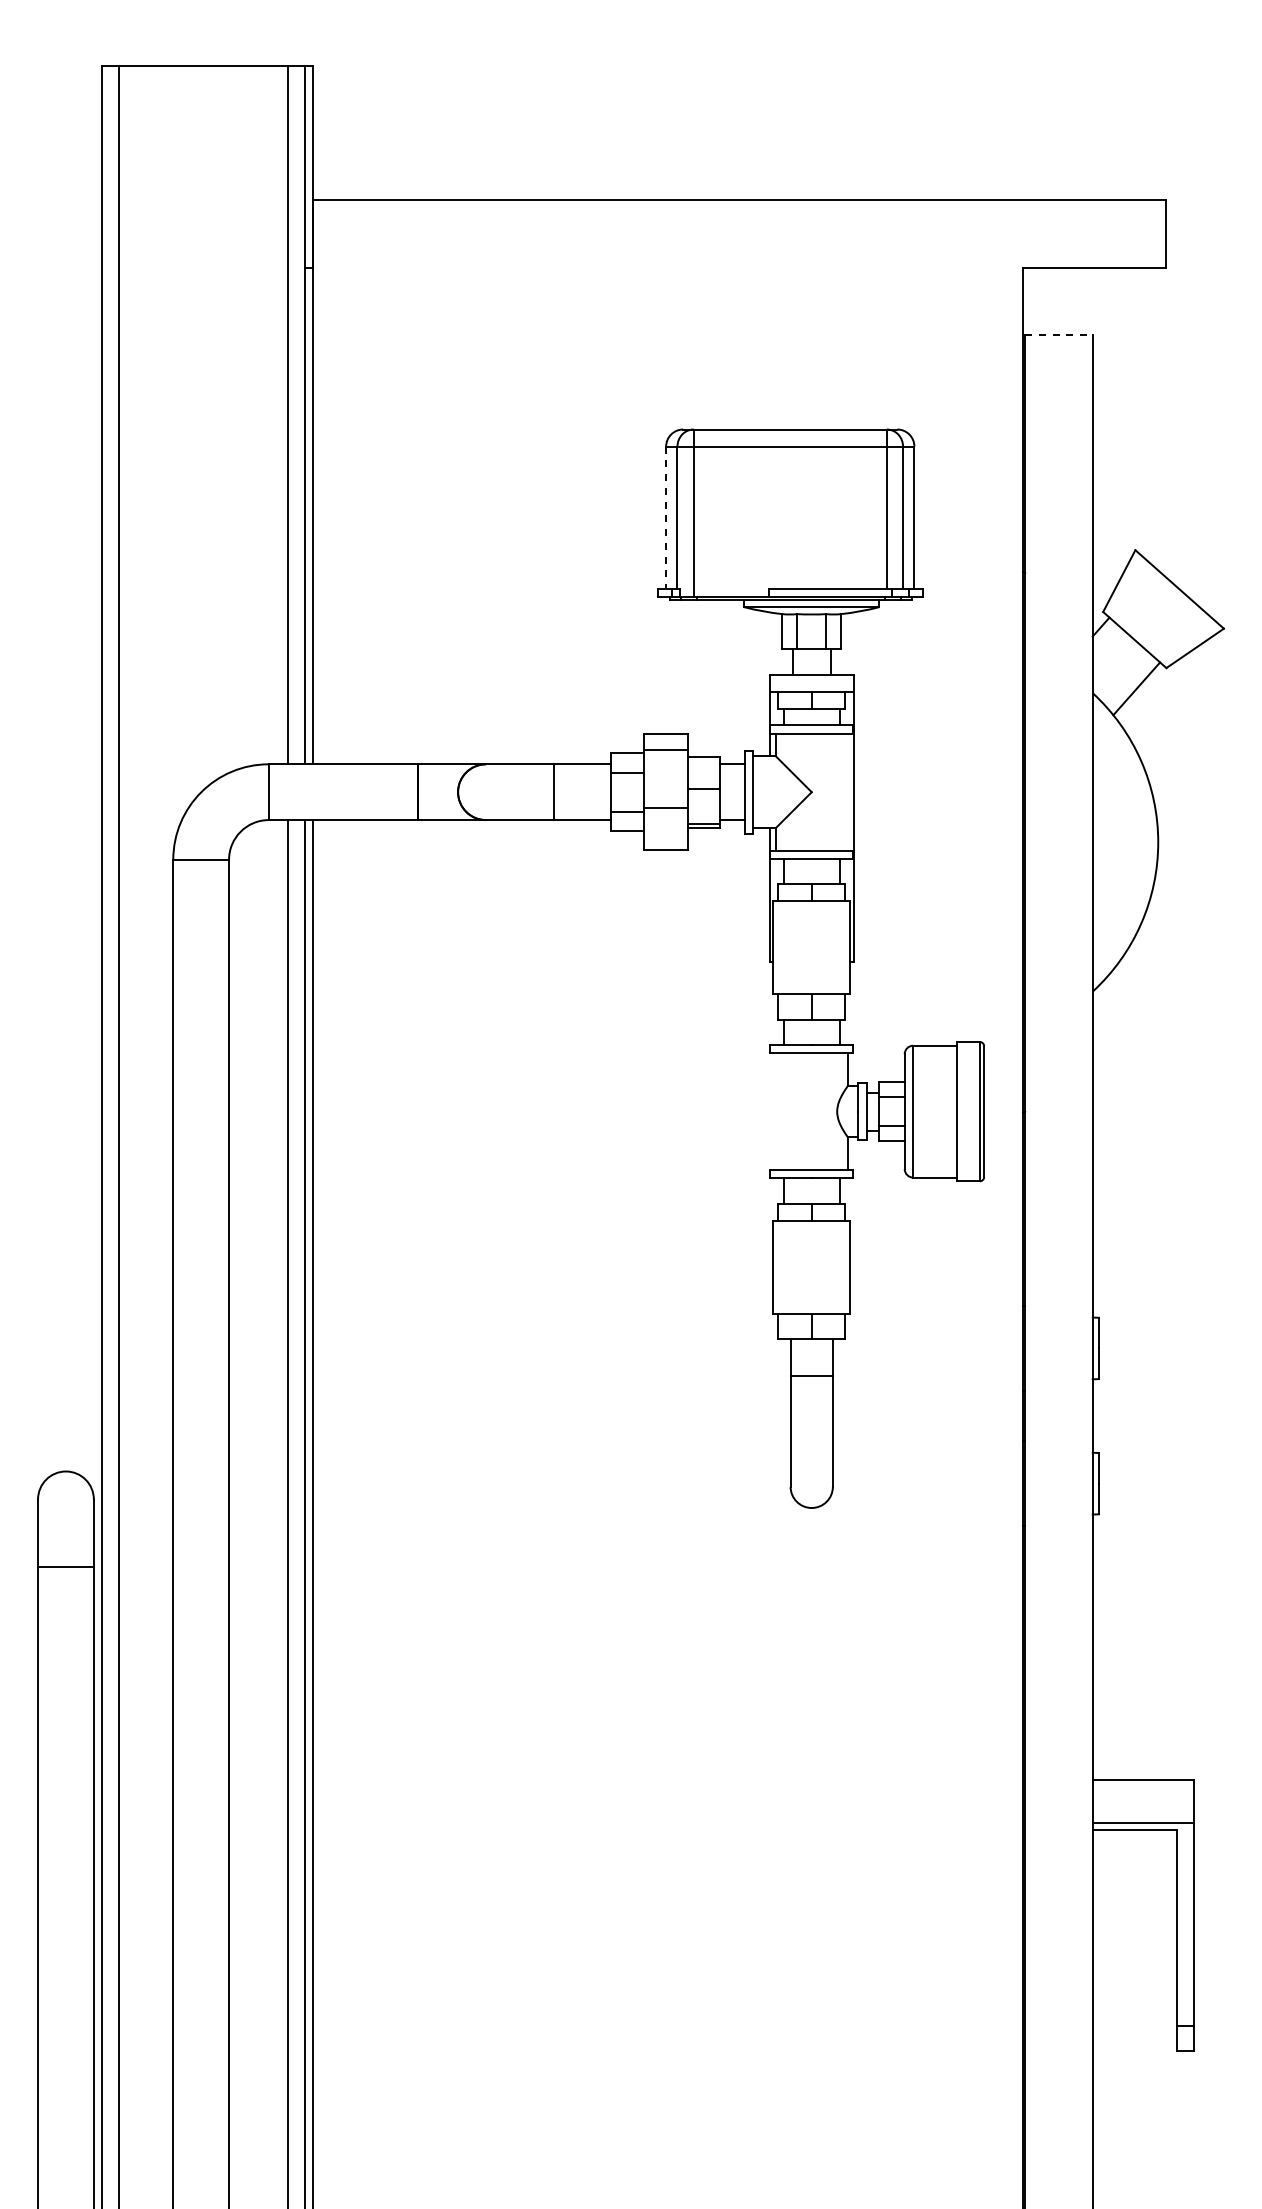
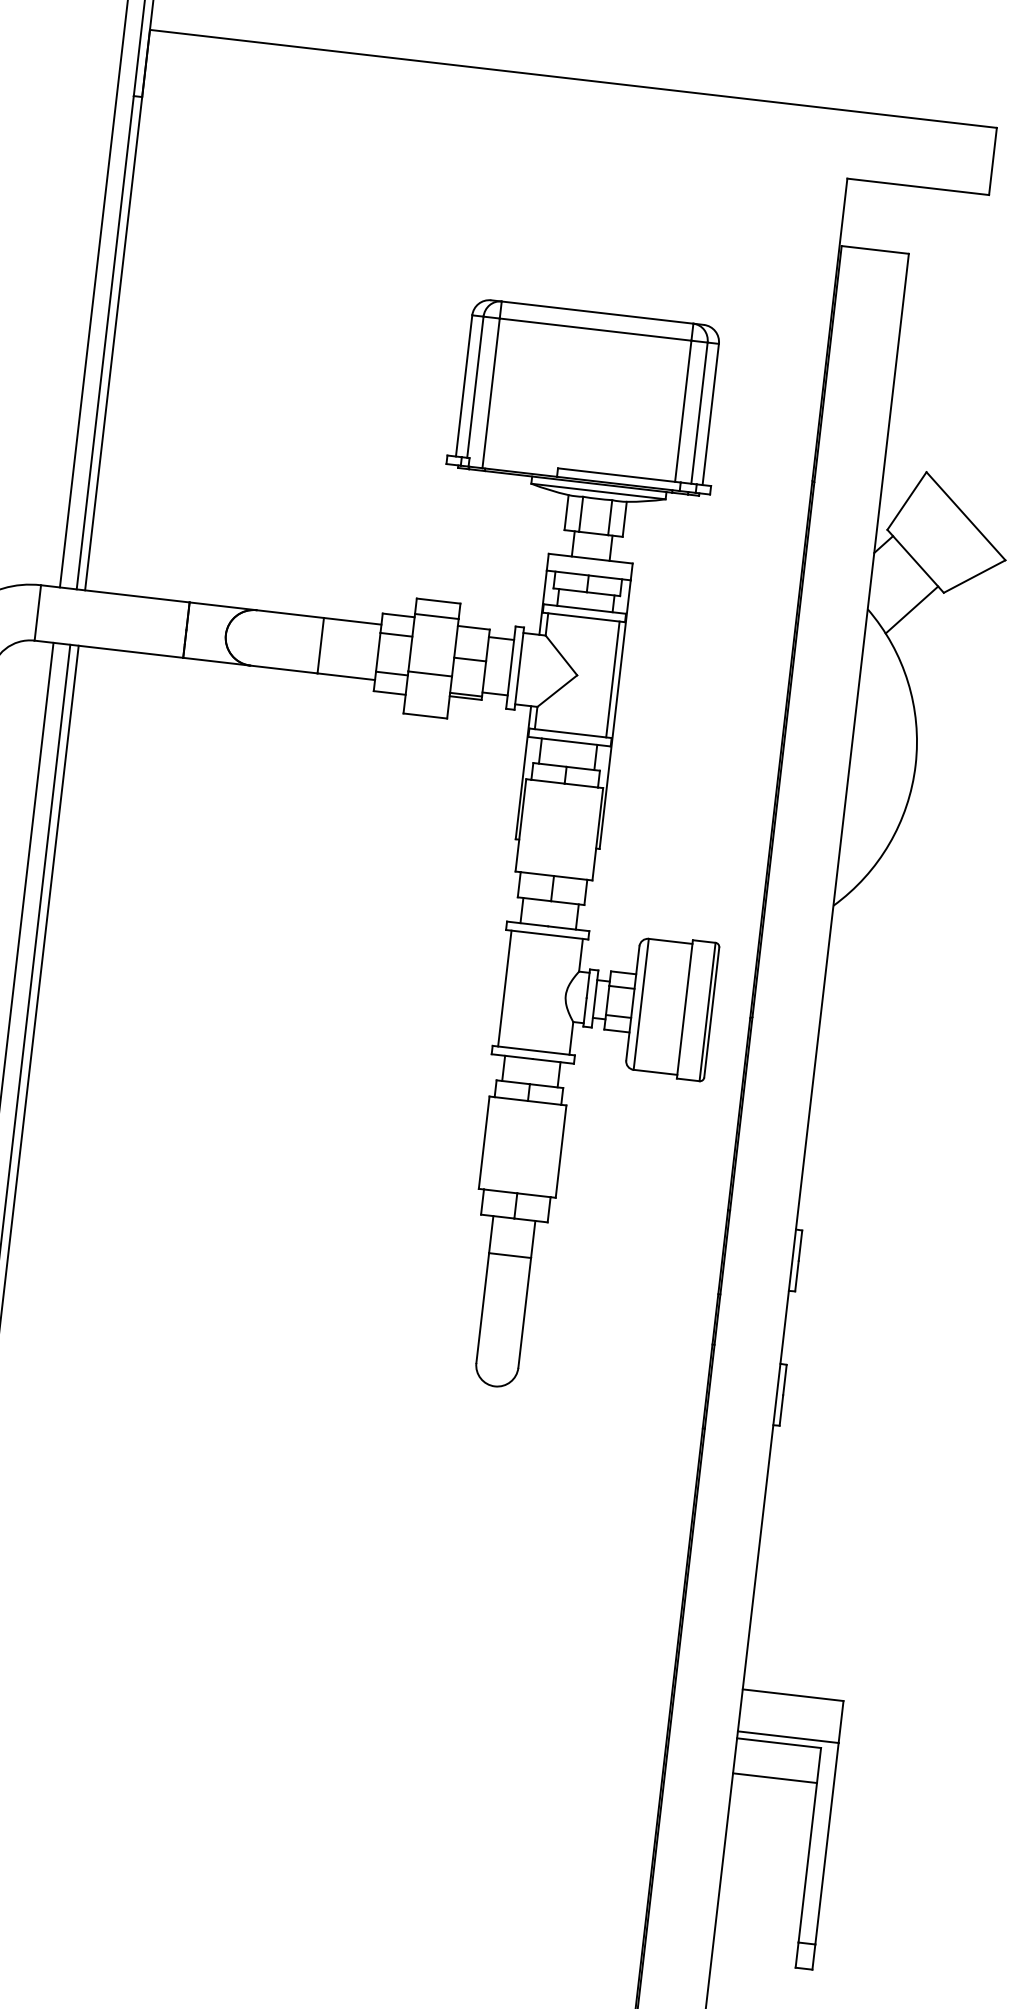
line: (1058, 335) -> (874, 250), dashed -> solid
line: (666, 518) -> (464, 386), dashed -> solid
line: (847, 791) -> (612, 678), added
line: (775, 1111) -> (504, 988), added
line: (1134, 1864) -> (774, 1777), added

